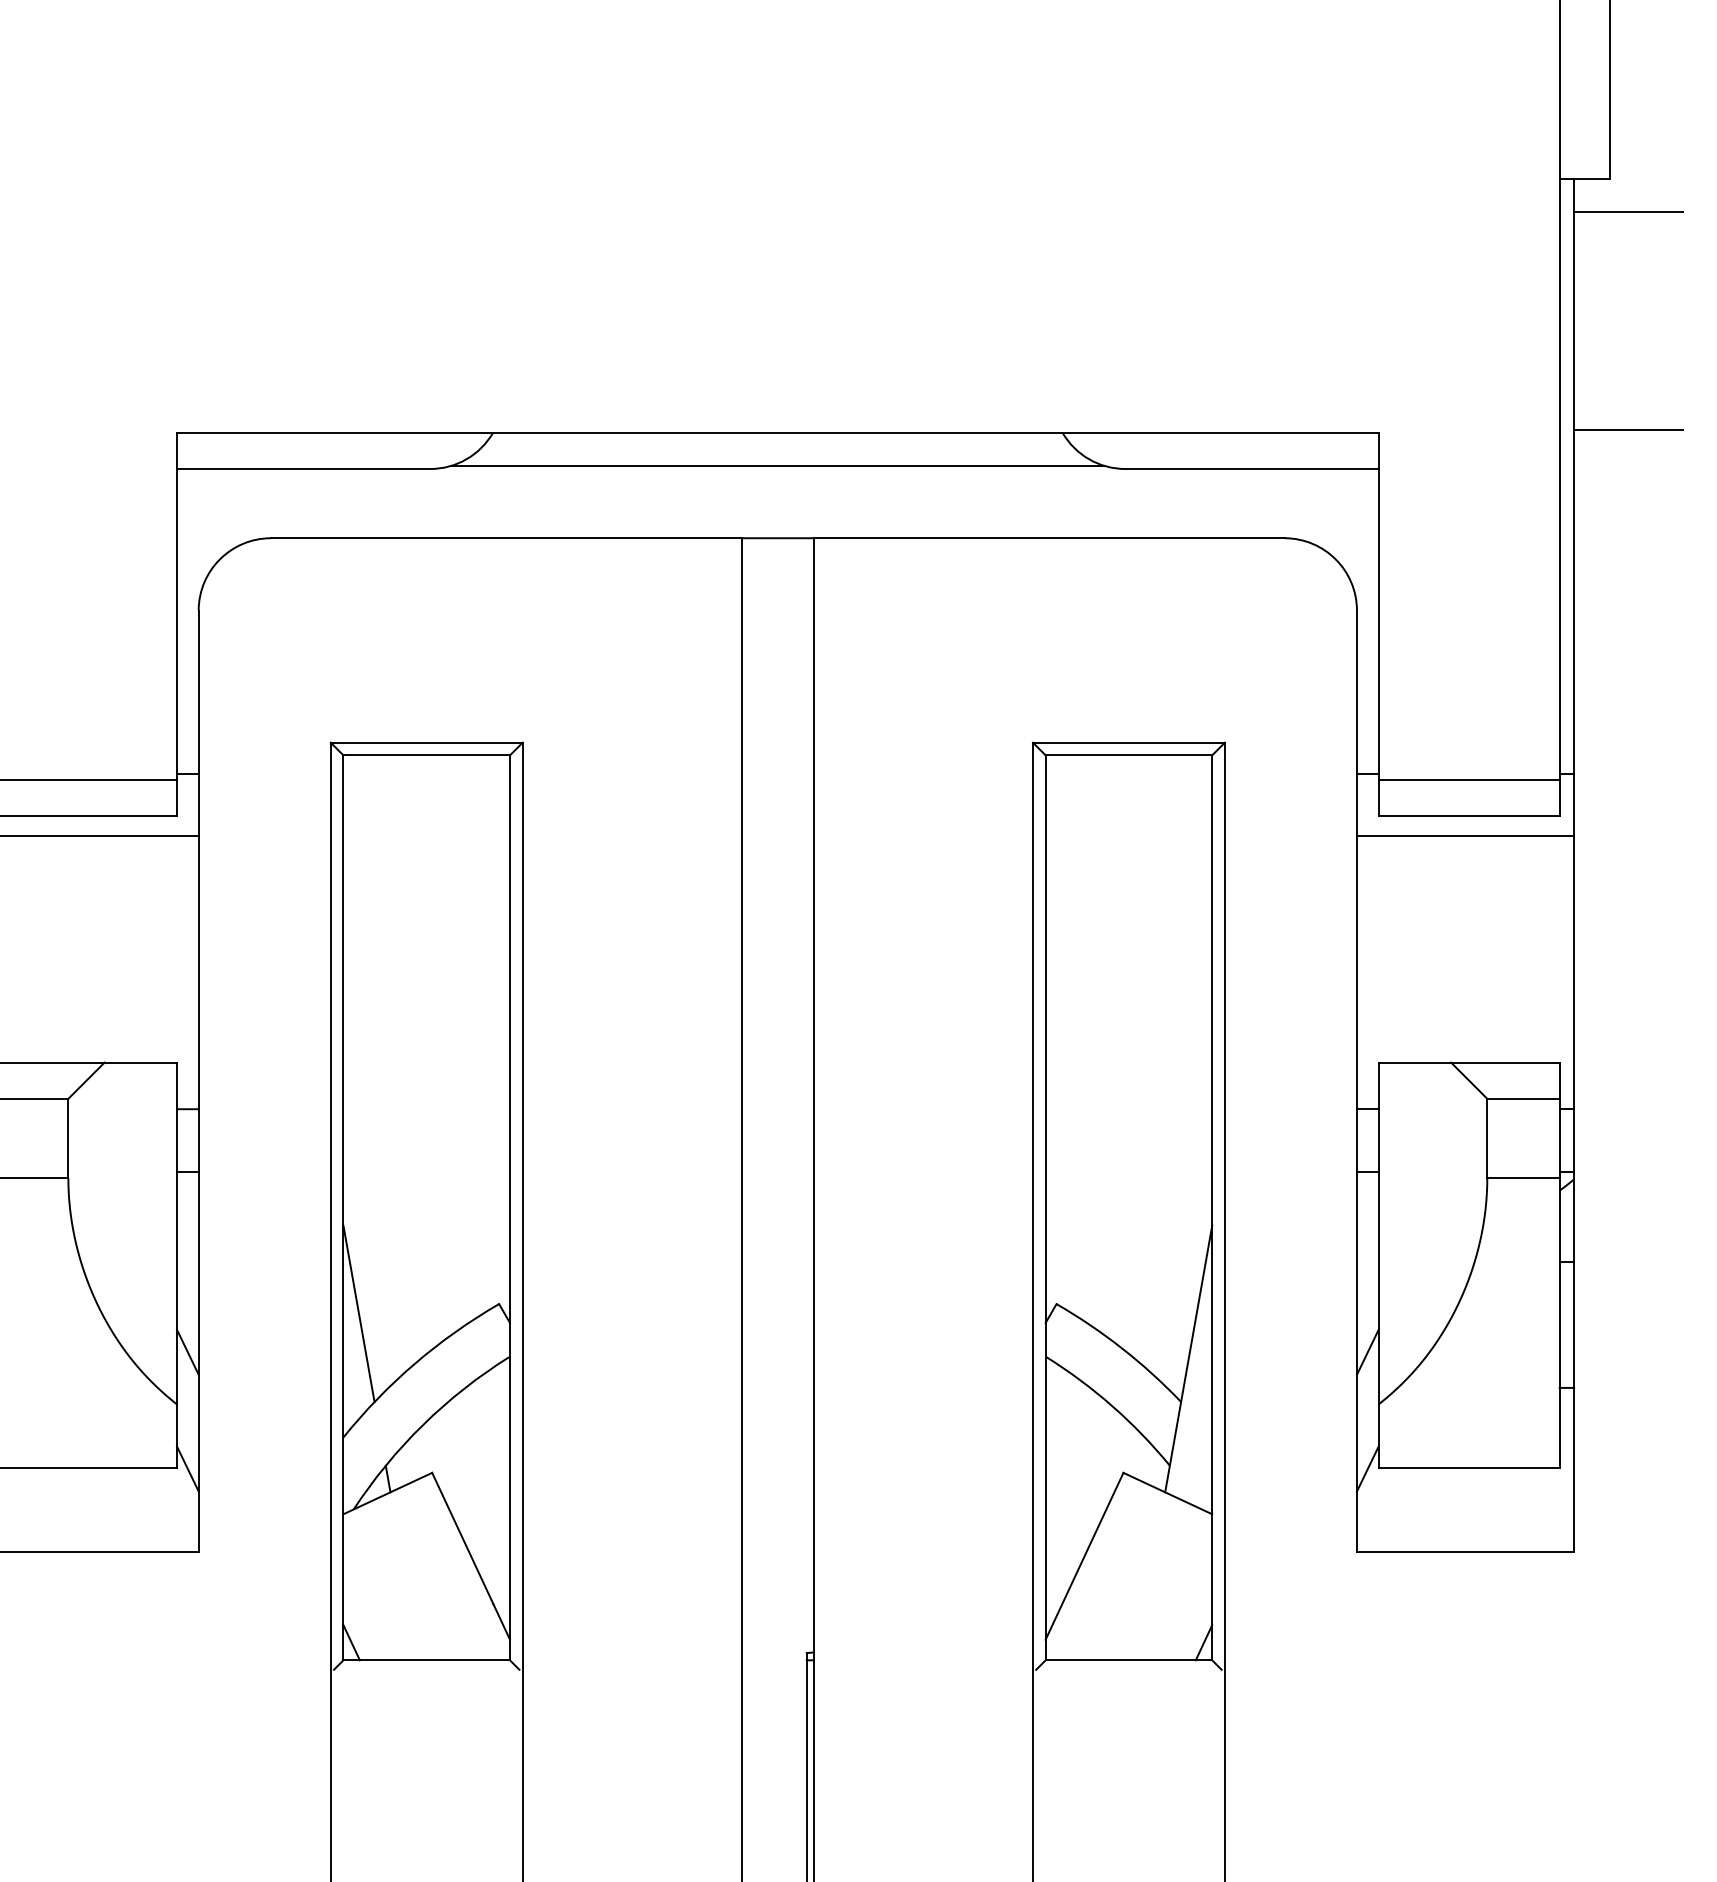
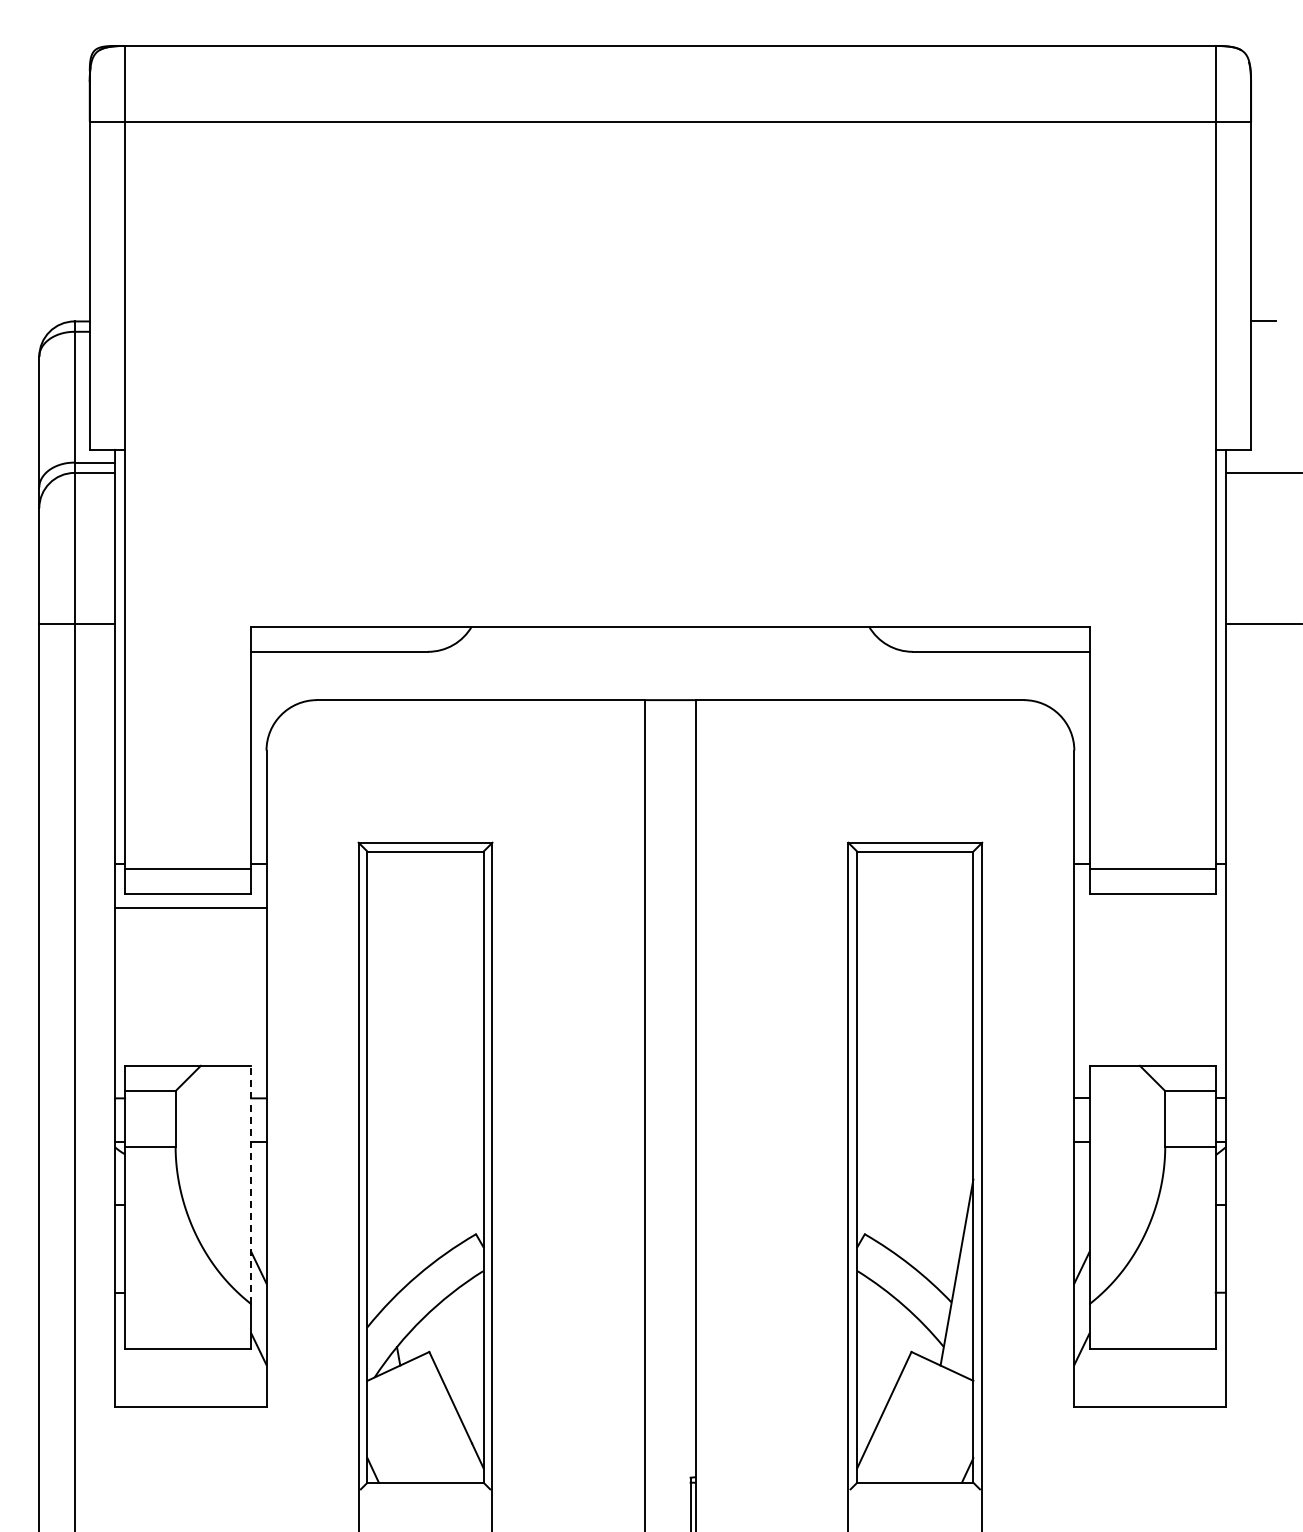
line: (777, 465) -> (670, 649), removed
line: (1464, 835) -> (1149, 907), removed
line: (177, 1232) -> (251, 1184), solid -> dashed
line: (359, 1313) -> (378, 1240), removed

